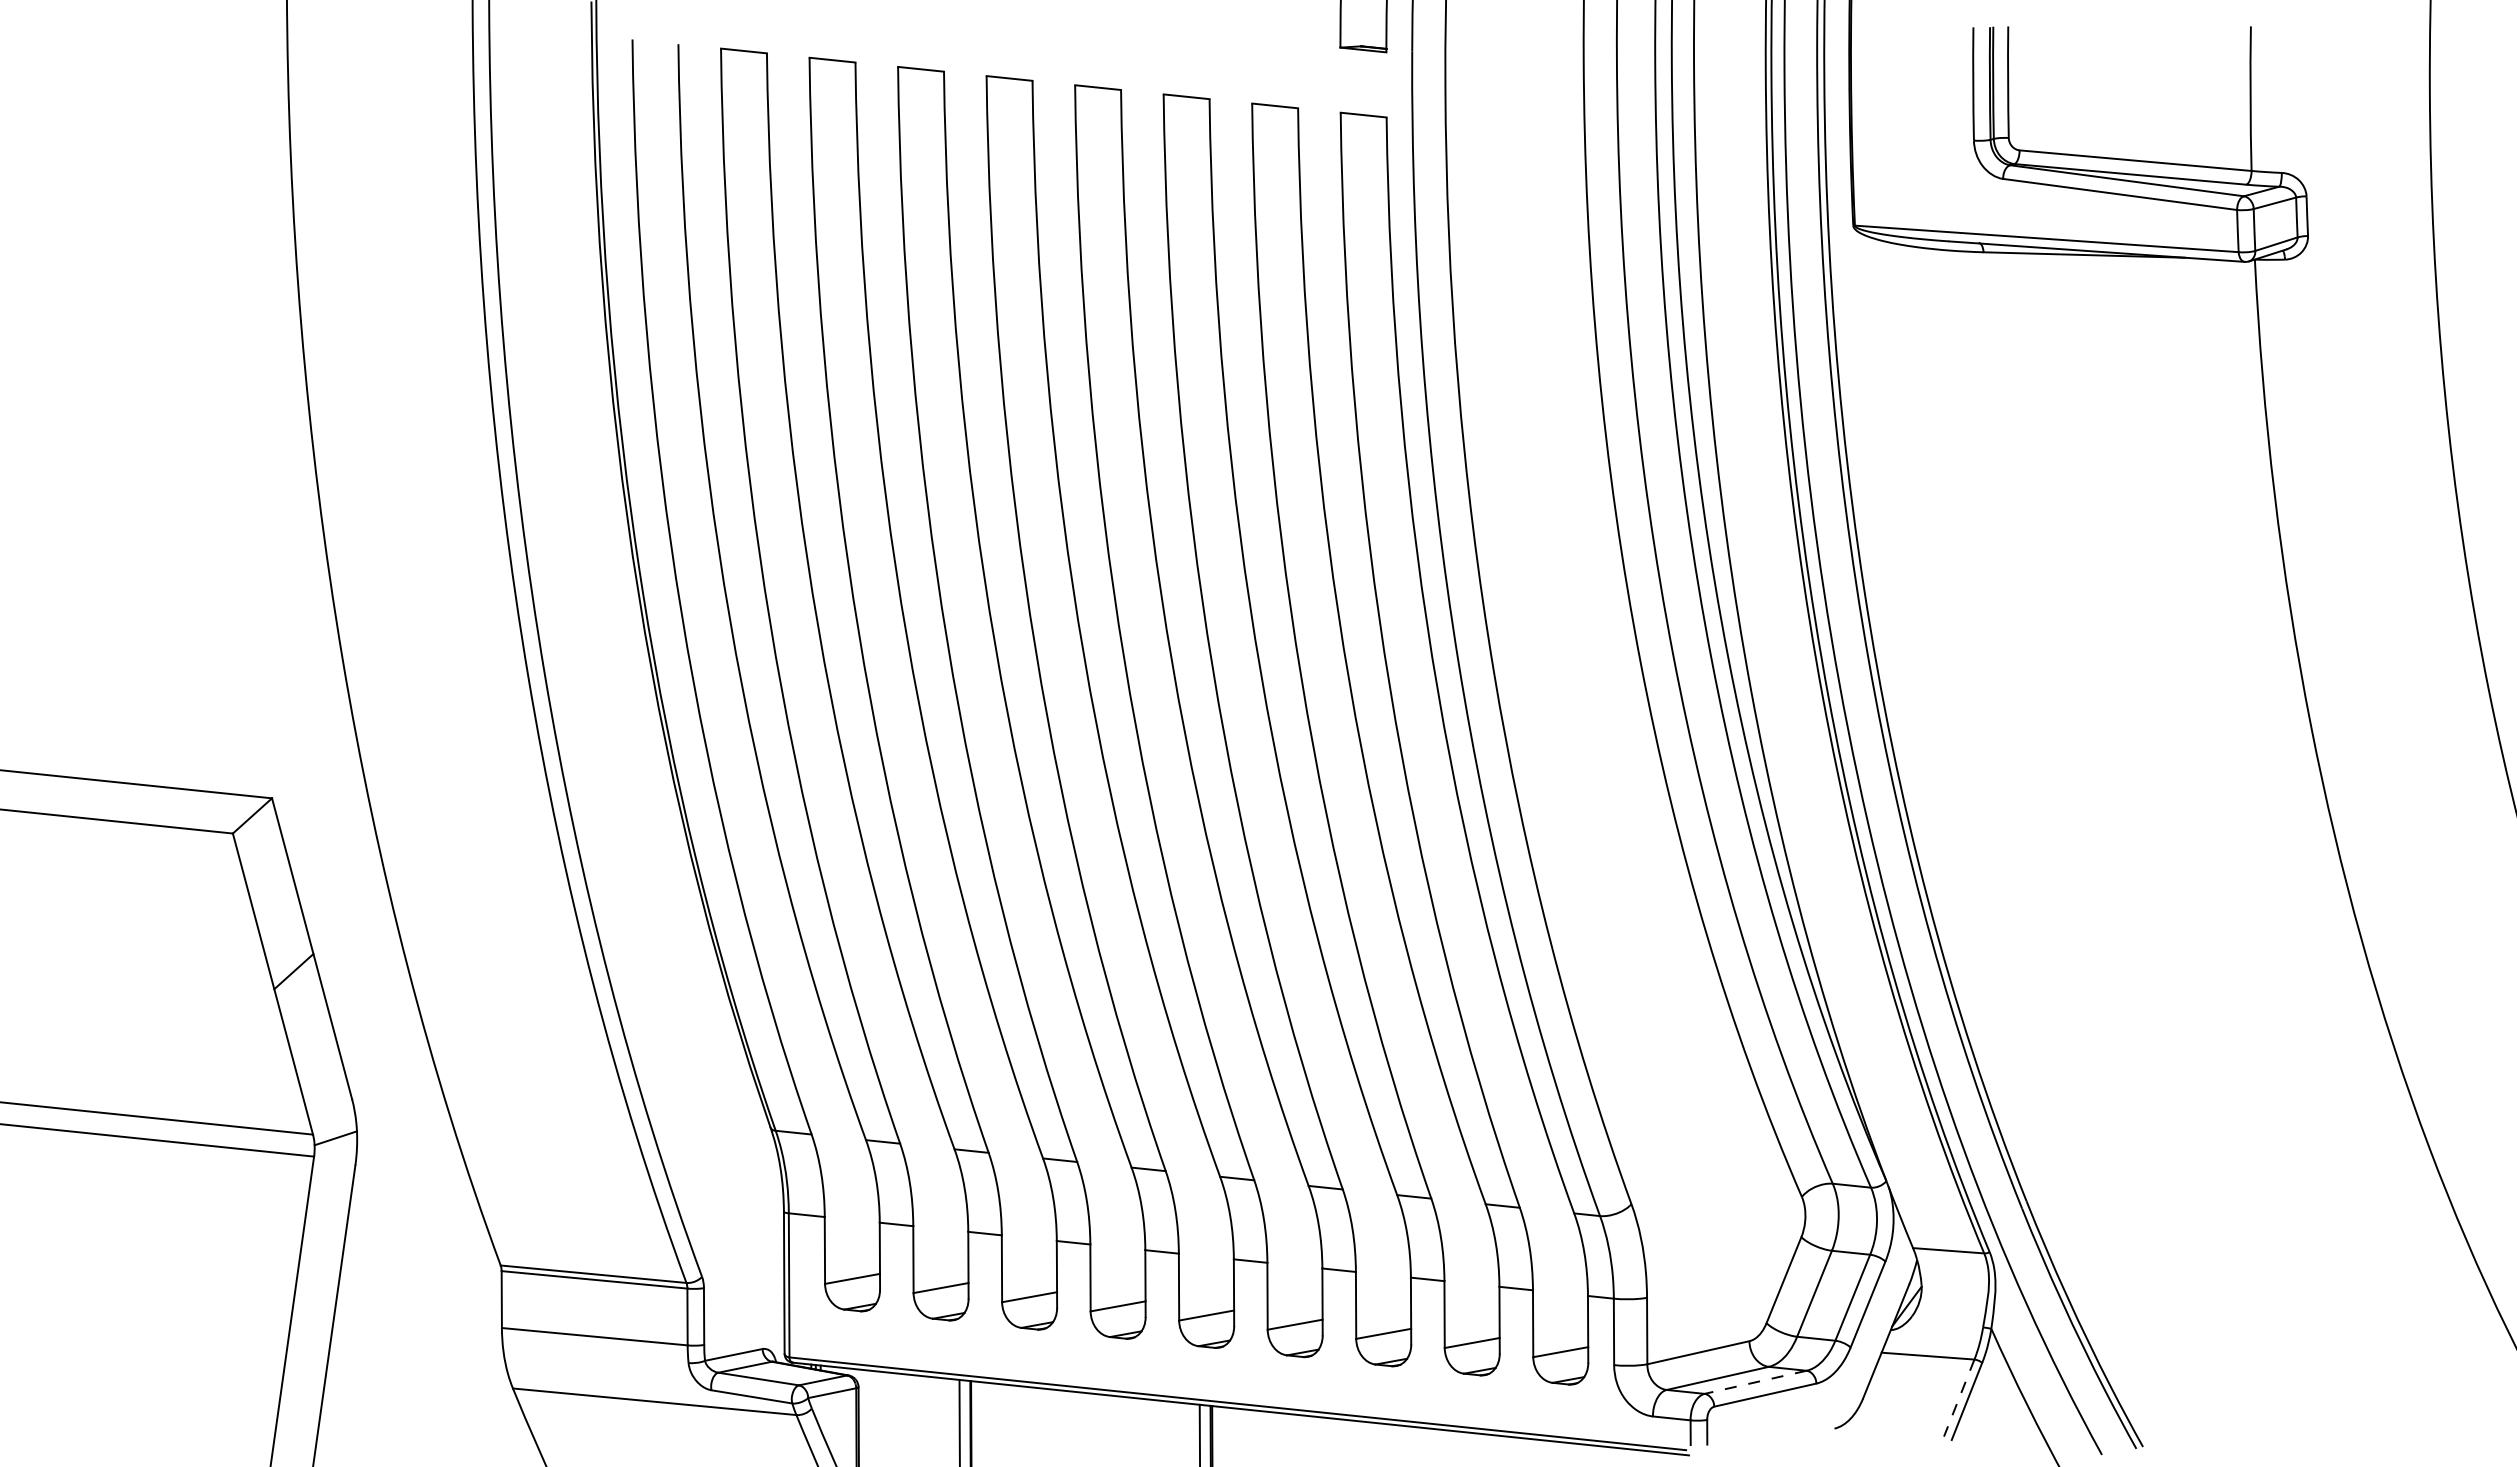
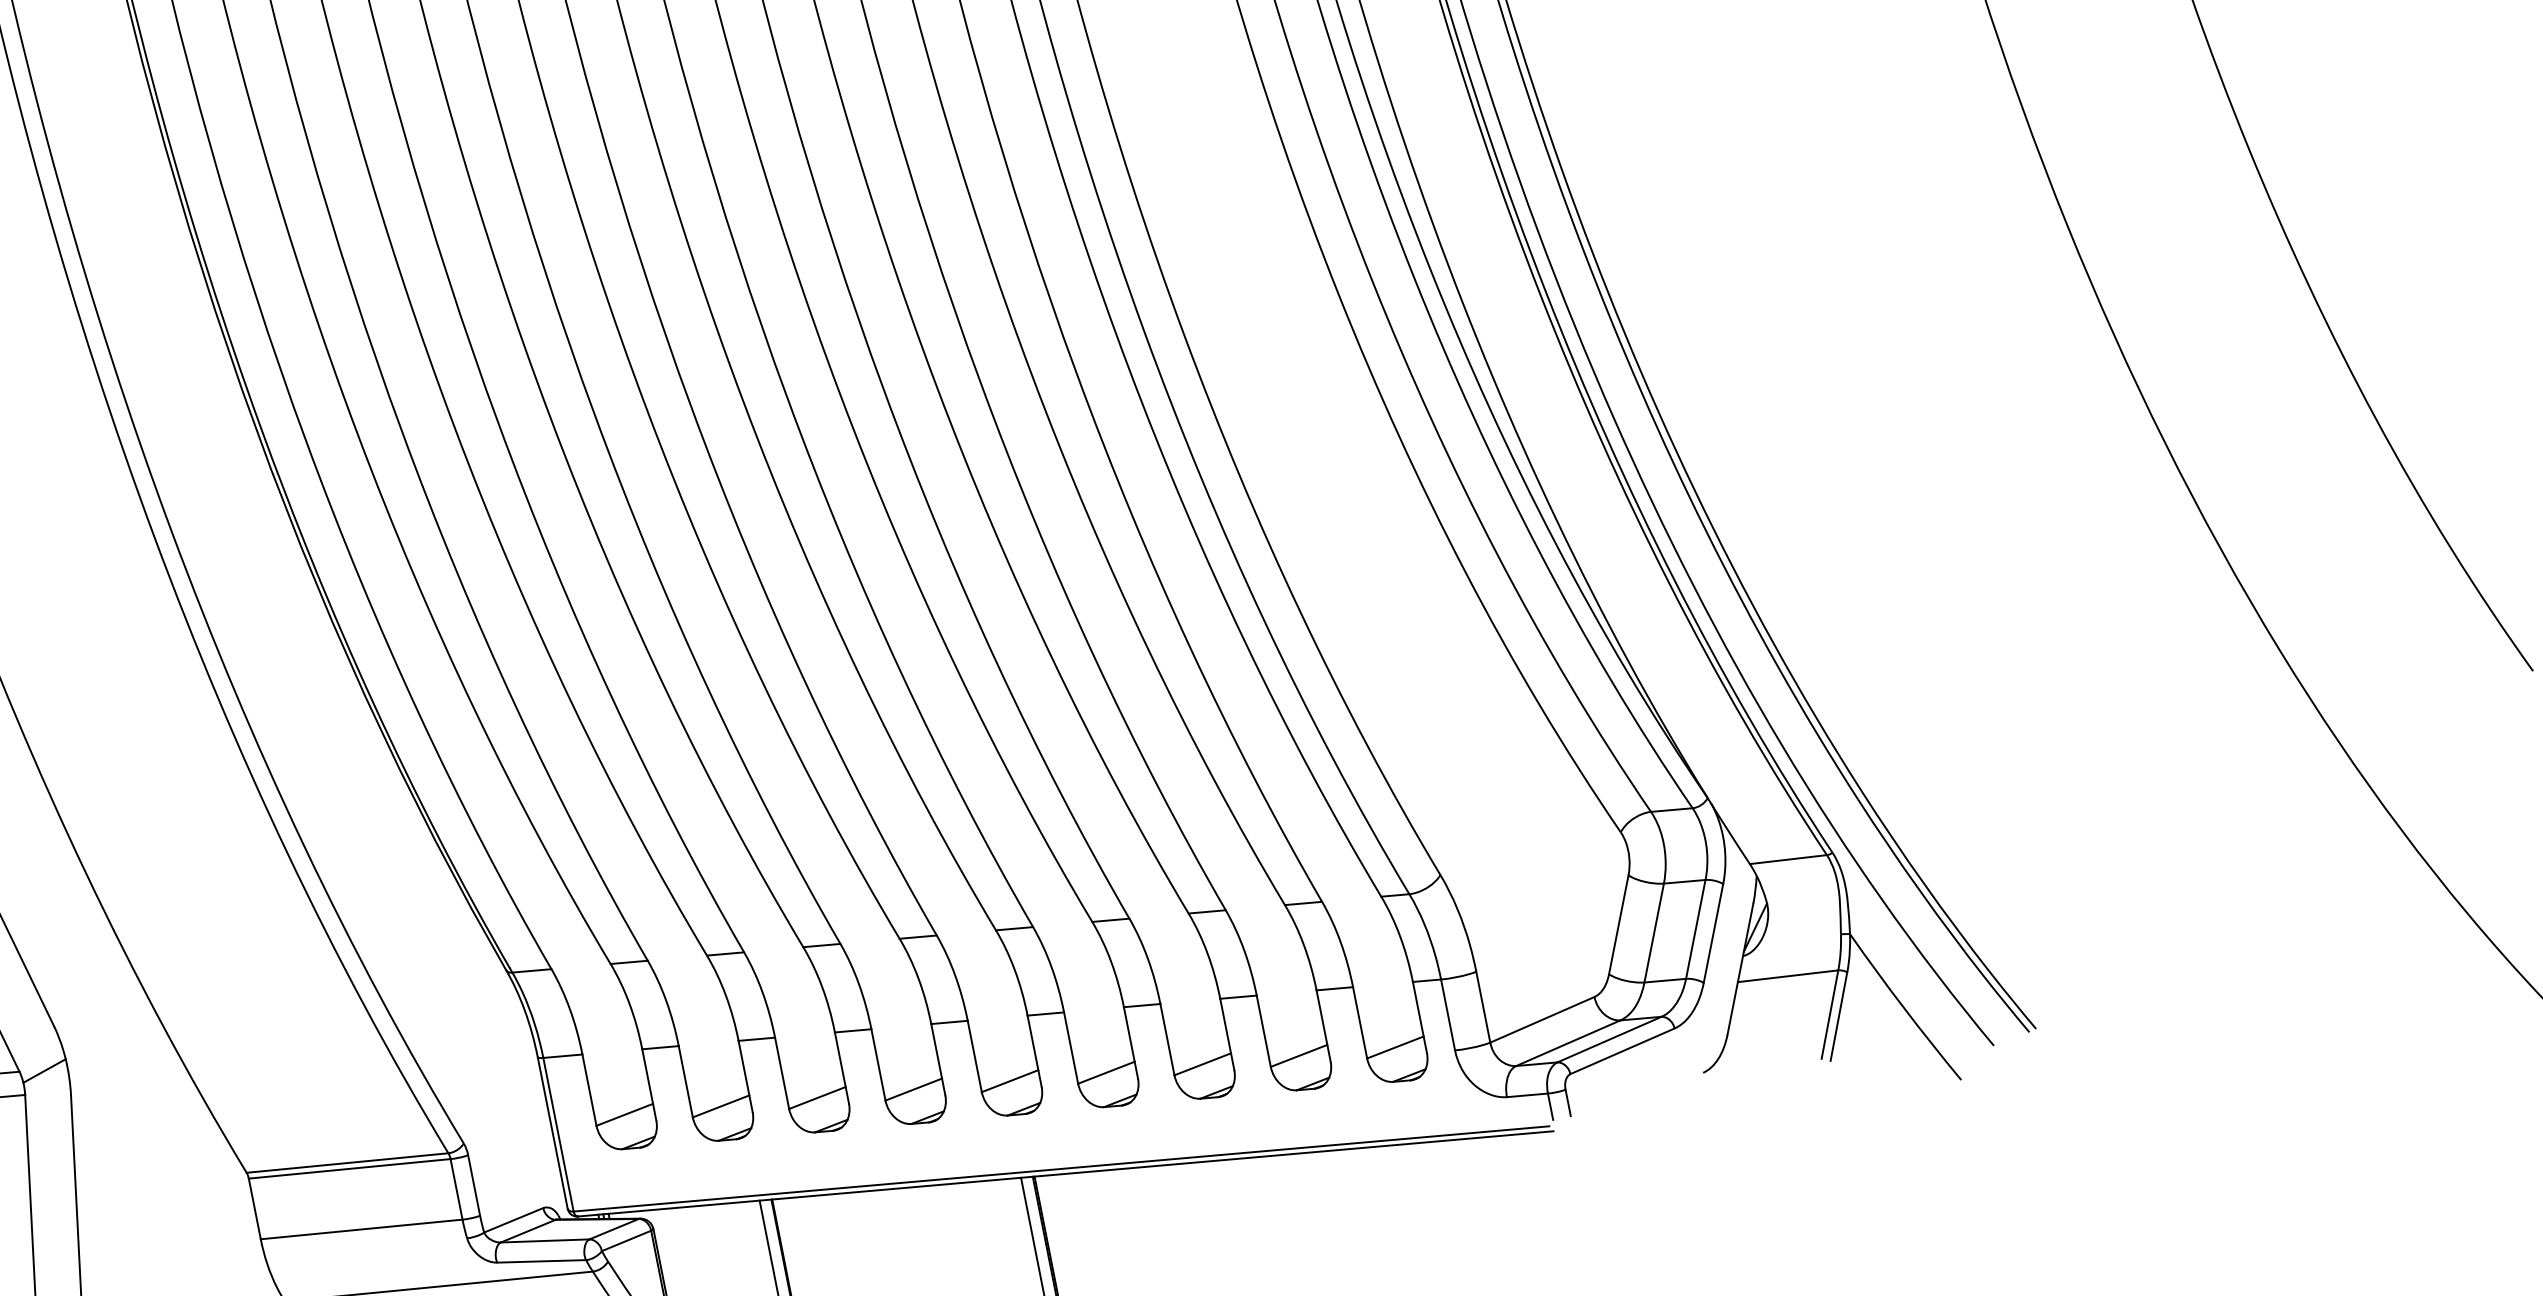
line: (1755, 1382) -> (1609, 1039), dashed -> solid
line: (1959, 1398) -> (1830, 1014), dashed -> solid

